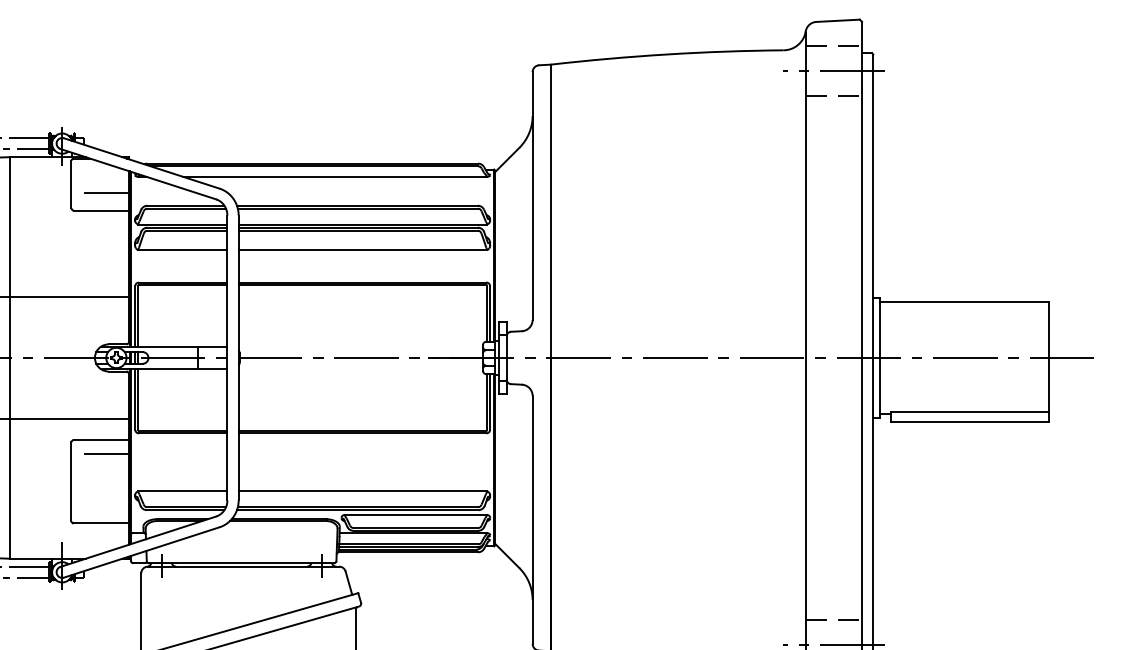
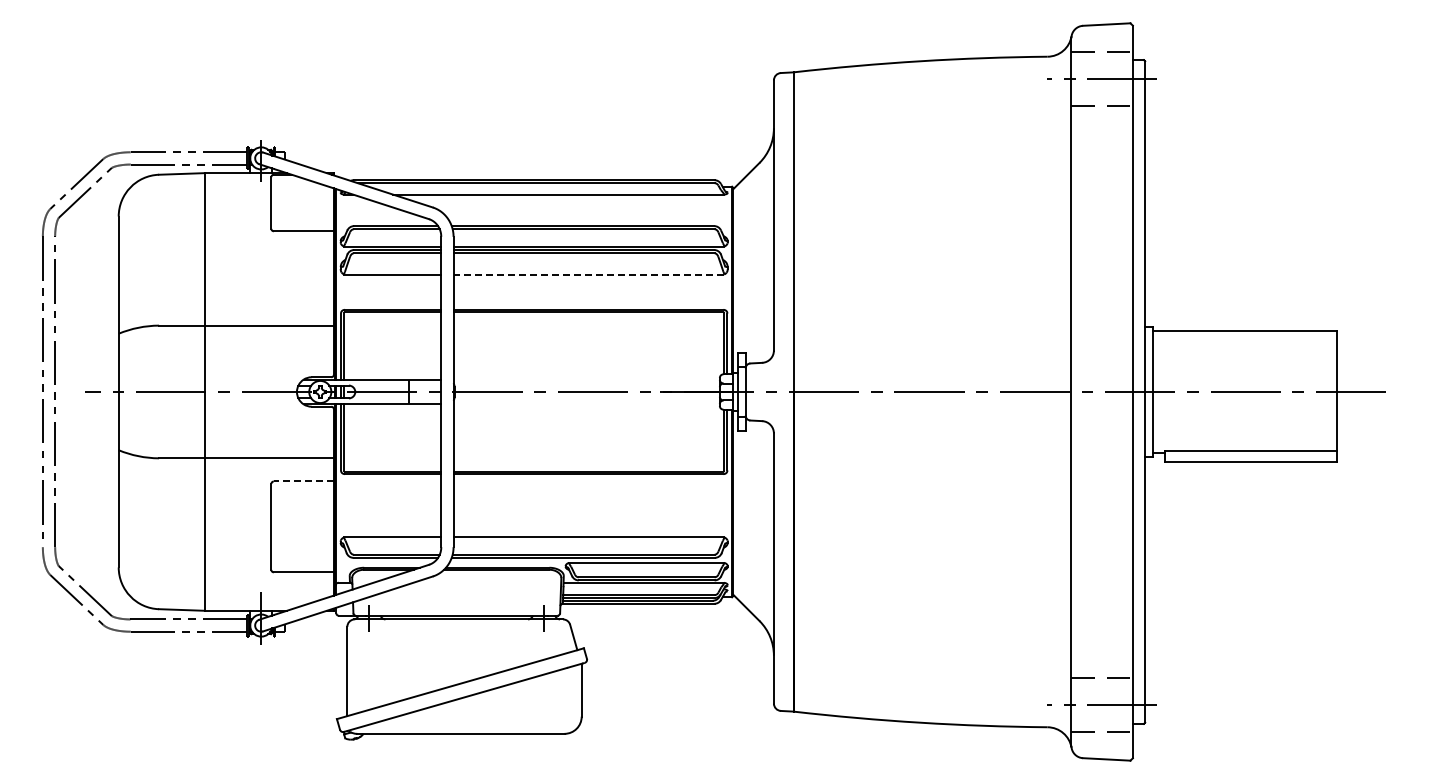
line: (106, 193) -> (309, 212), removed
line: (362, 250) -> (588, 274), solid -> dashed
line: (100, 440) -> (303, 481), solid -> dashed
line: (106, 453) -> (309, 496), removed

